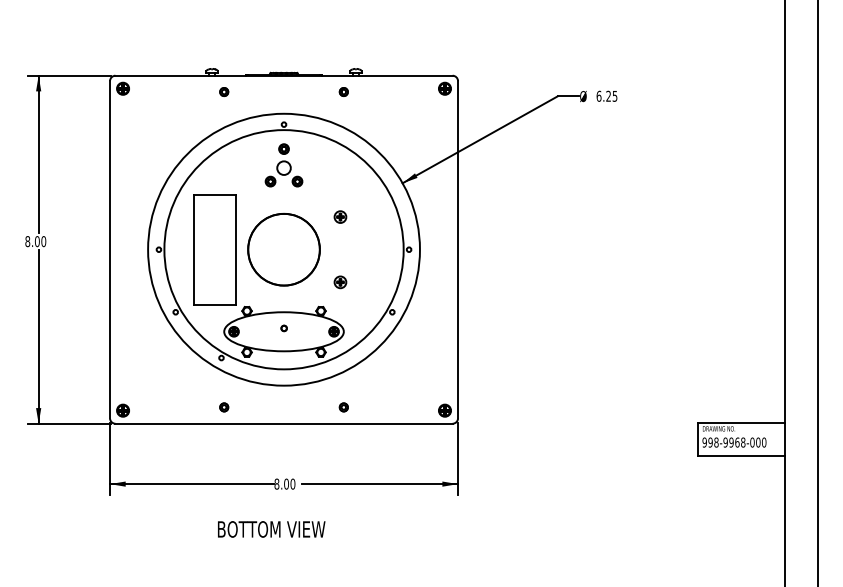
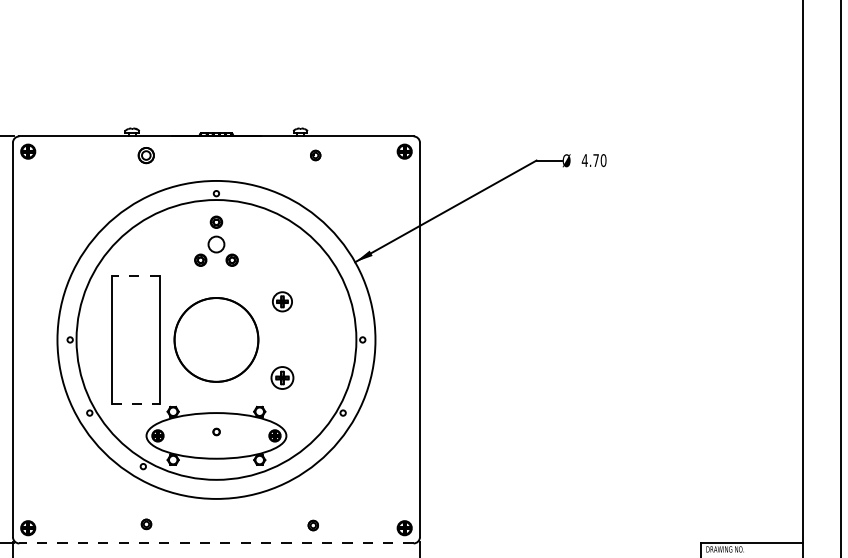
part: (224, 91) -> (146, 154), size x1.6
part: (343, 91) -> (315, 154), moved
text: (606, 95) -> (593, 159), 6.25 -> 4.70
line: (214, 194) -> (135, 275), solid -> dashed
part: (340, 216) -> (282, 301), size x1.4
part: (340, 282) -> (282, 378), size x1.6
line: (214, 304) -> (135, 403), solid -> dashed
part: (343, 407) -> (312, 525), moved
line: (284, 423) -> (217, 543), solid -> dashed

